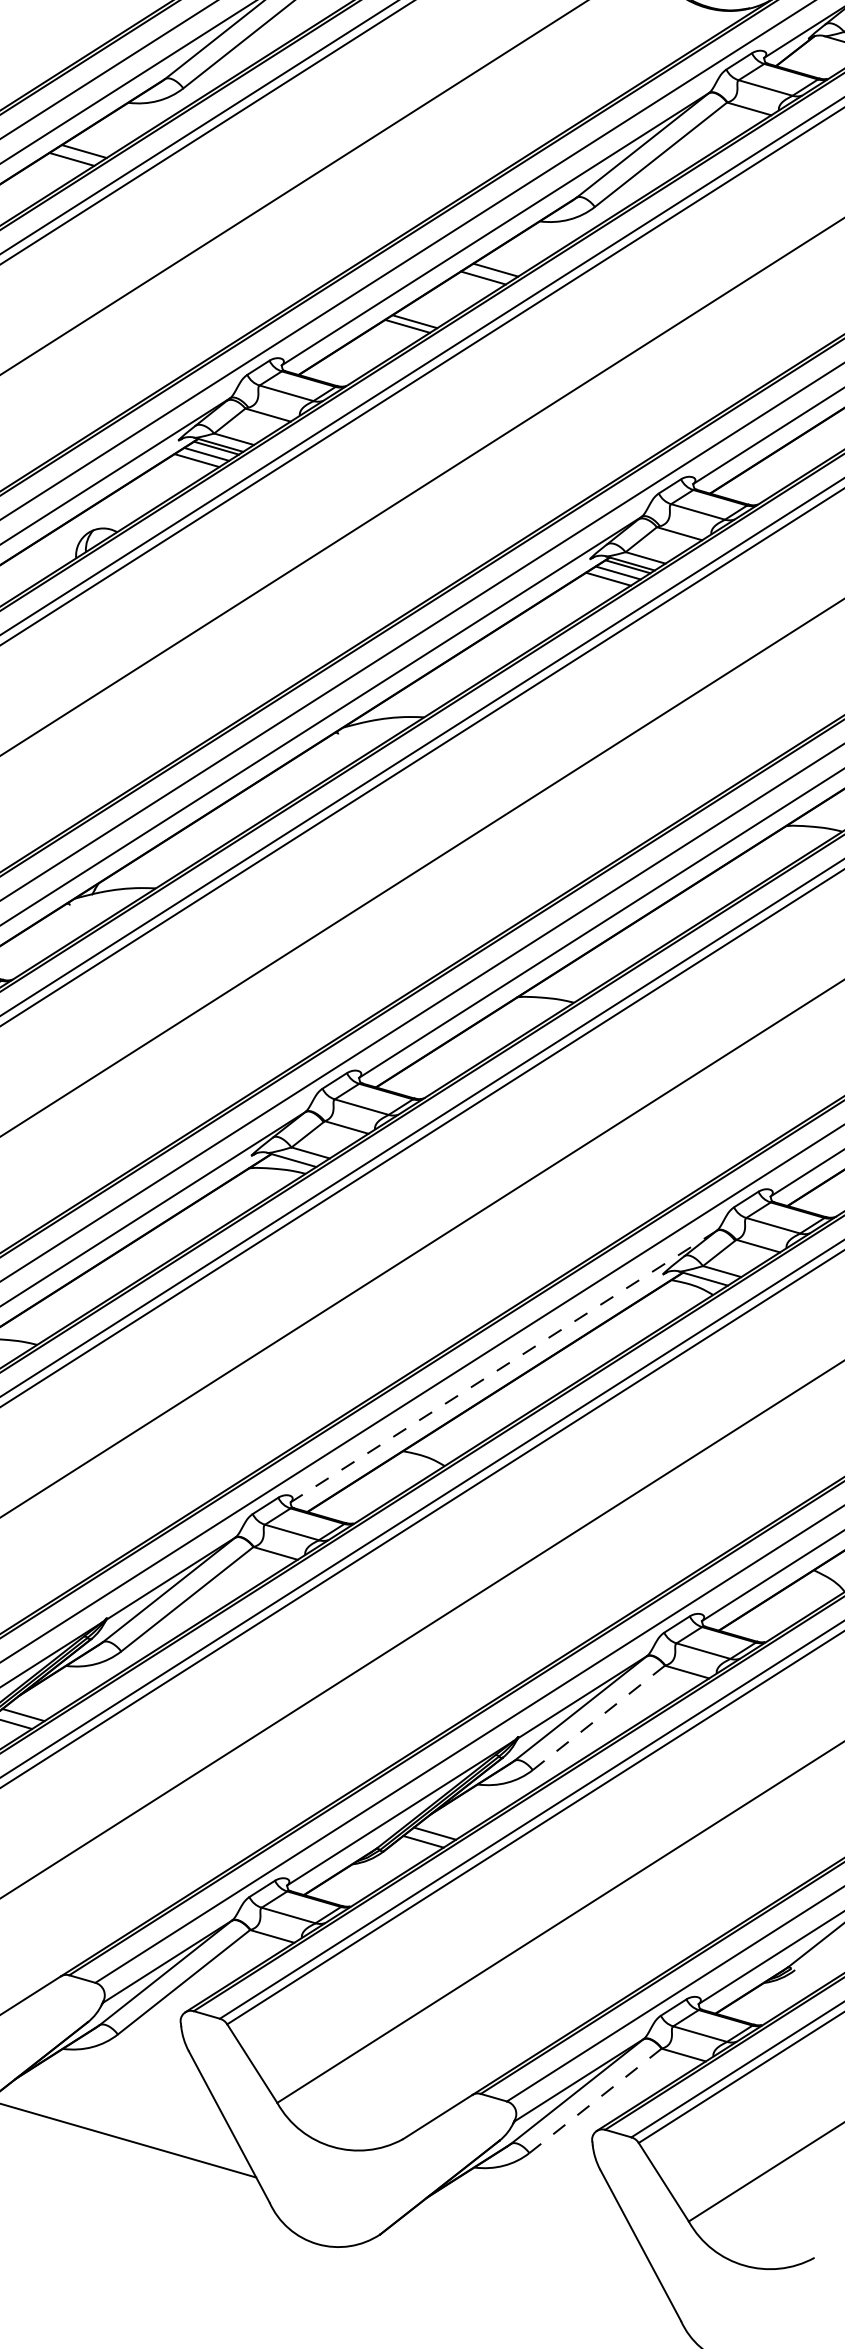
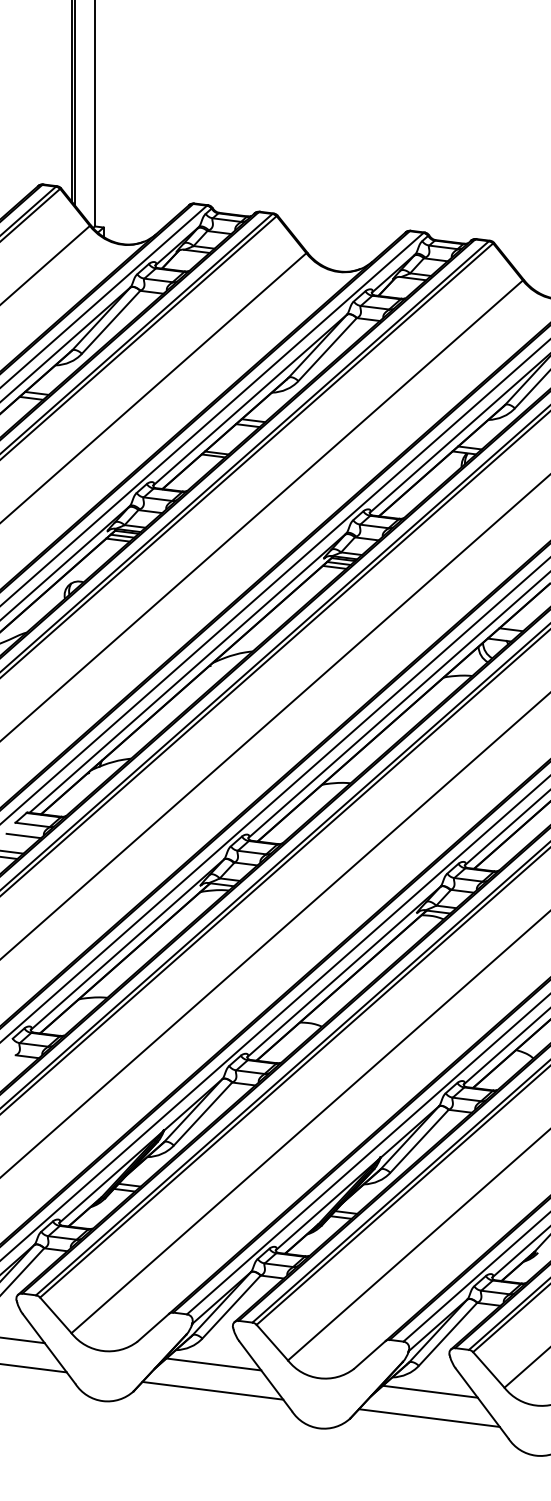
line: (502, 1367) -> (343, 972), dashed -> solid
line: (598, 1718) -> (419, 1141), dashed -> solid
line: (131, 2088) -> (213, 1364), added
line: (596, 2101) -> (448, 1334), dashed -> solid
line: (542, 2206) -> (429, 1391), added
line: (532, 2256) -> (428, 1417), added

